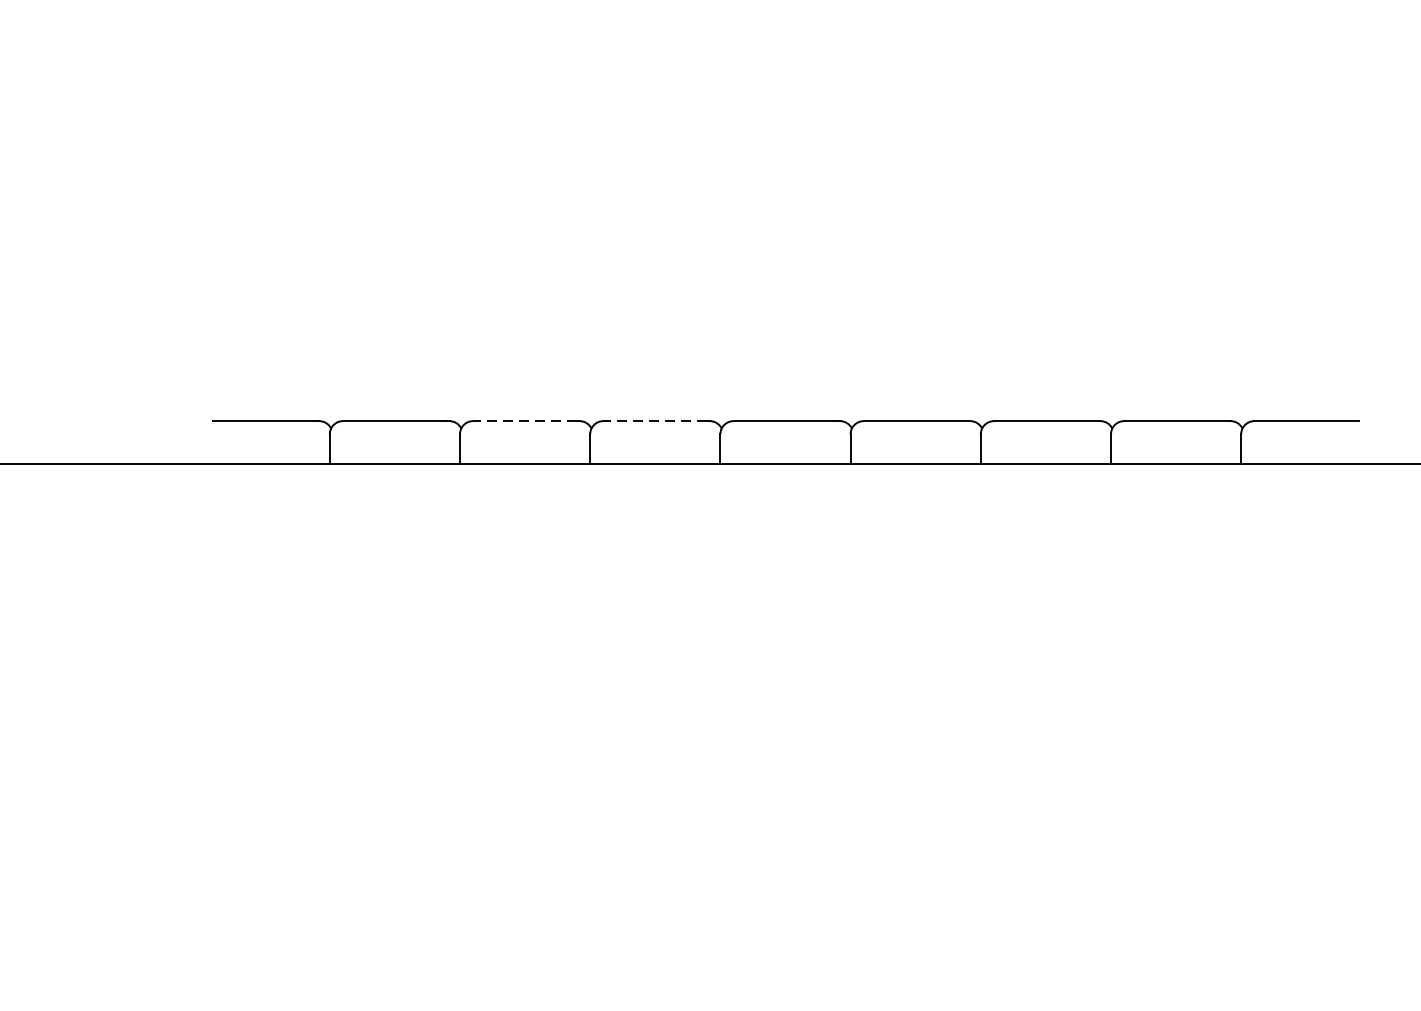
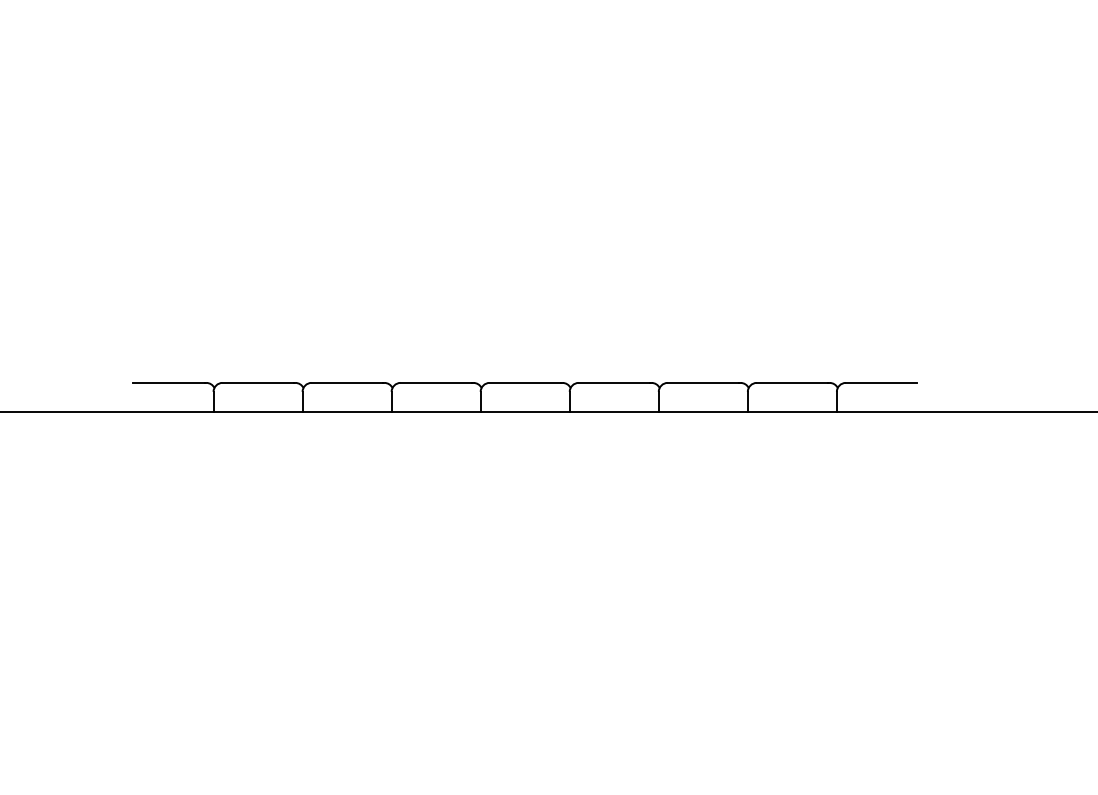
line: (525, 420) -> (347, 382), dashed -> solid
line: (655, 420) -> (436, 382), dashed -> solid

